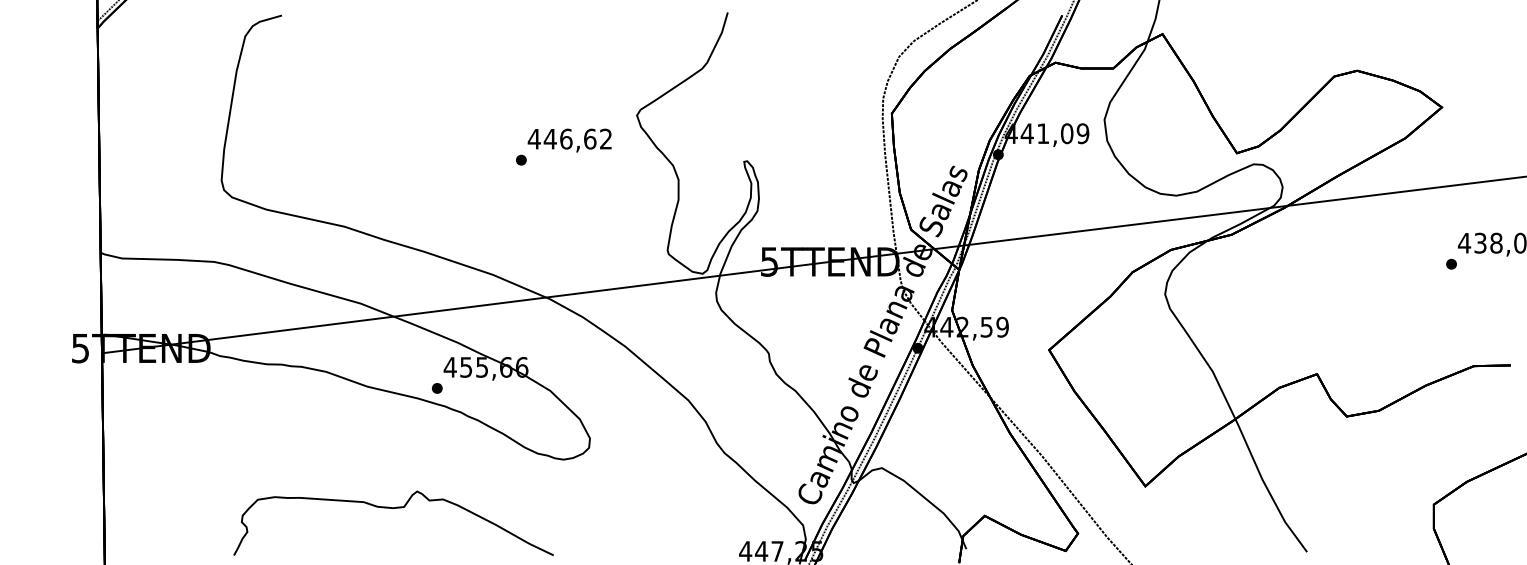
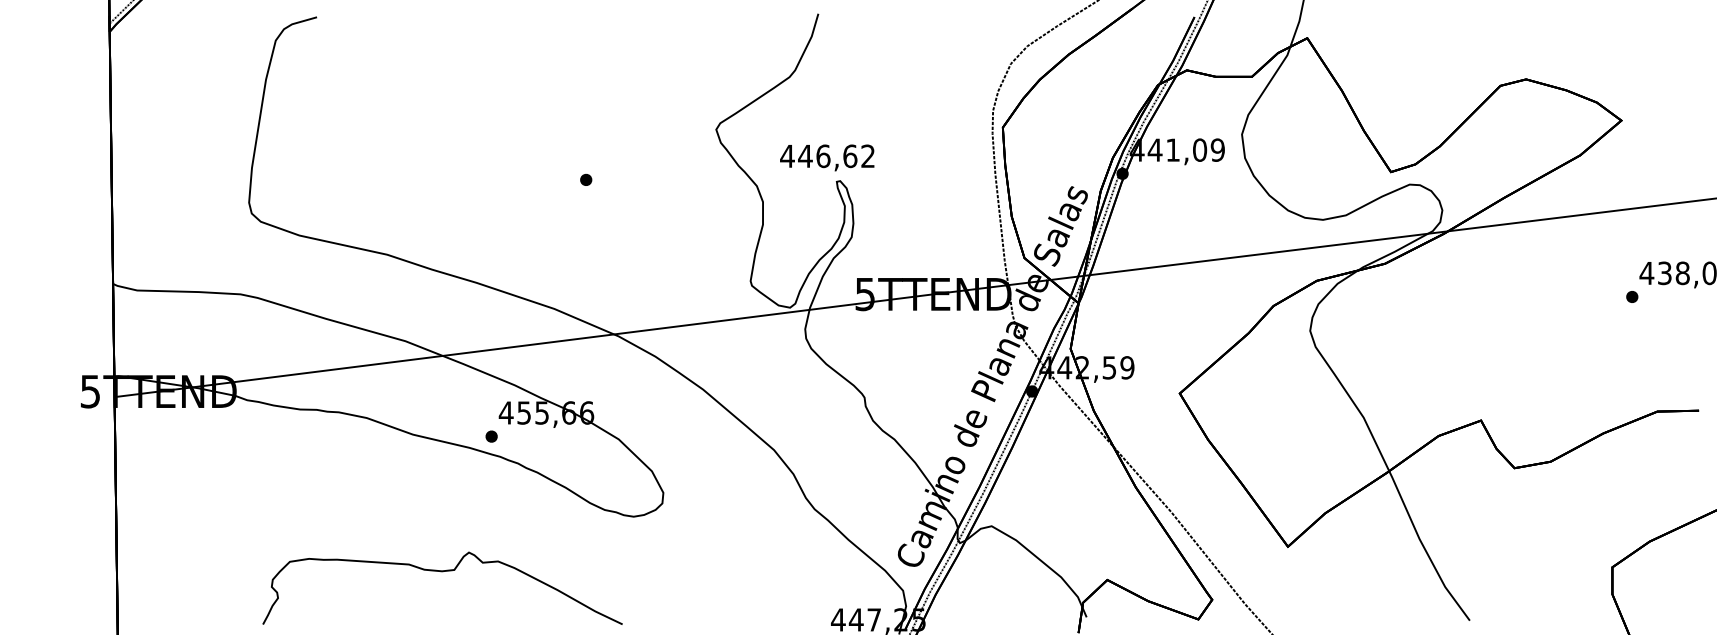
text: (569, 140) -> (827, 157), moved

